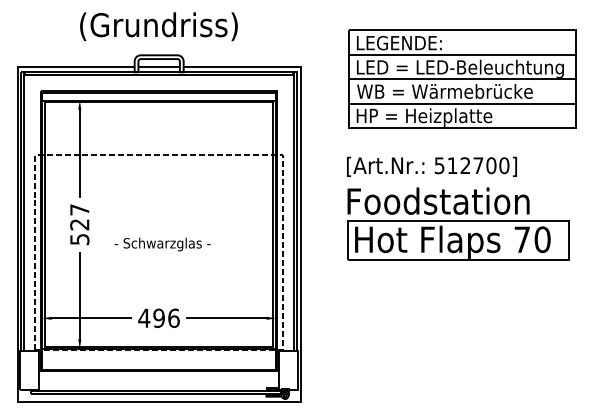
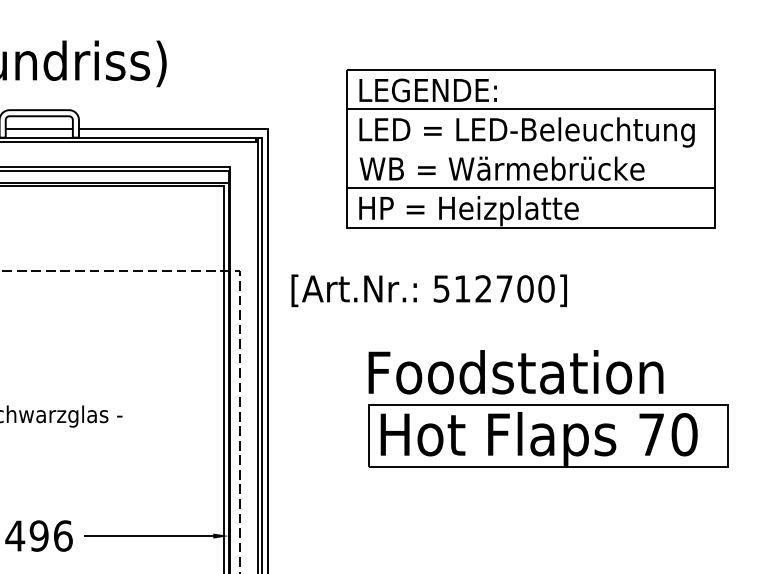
line: (462, 79) -> (530, 149), removed
text: (431, 166) -> (428, 290), moved
part: (458, 223) -> (548, 408), moved

